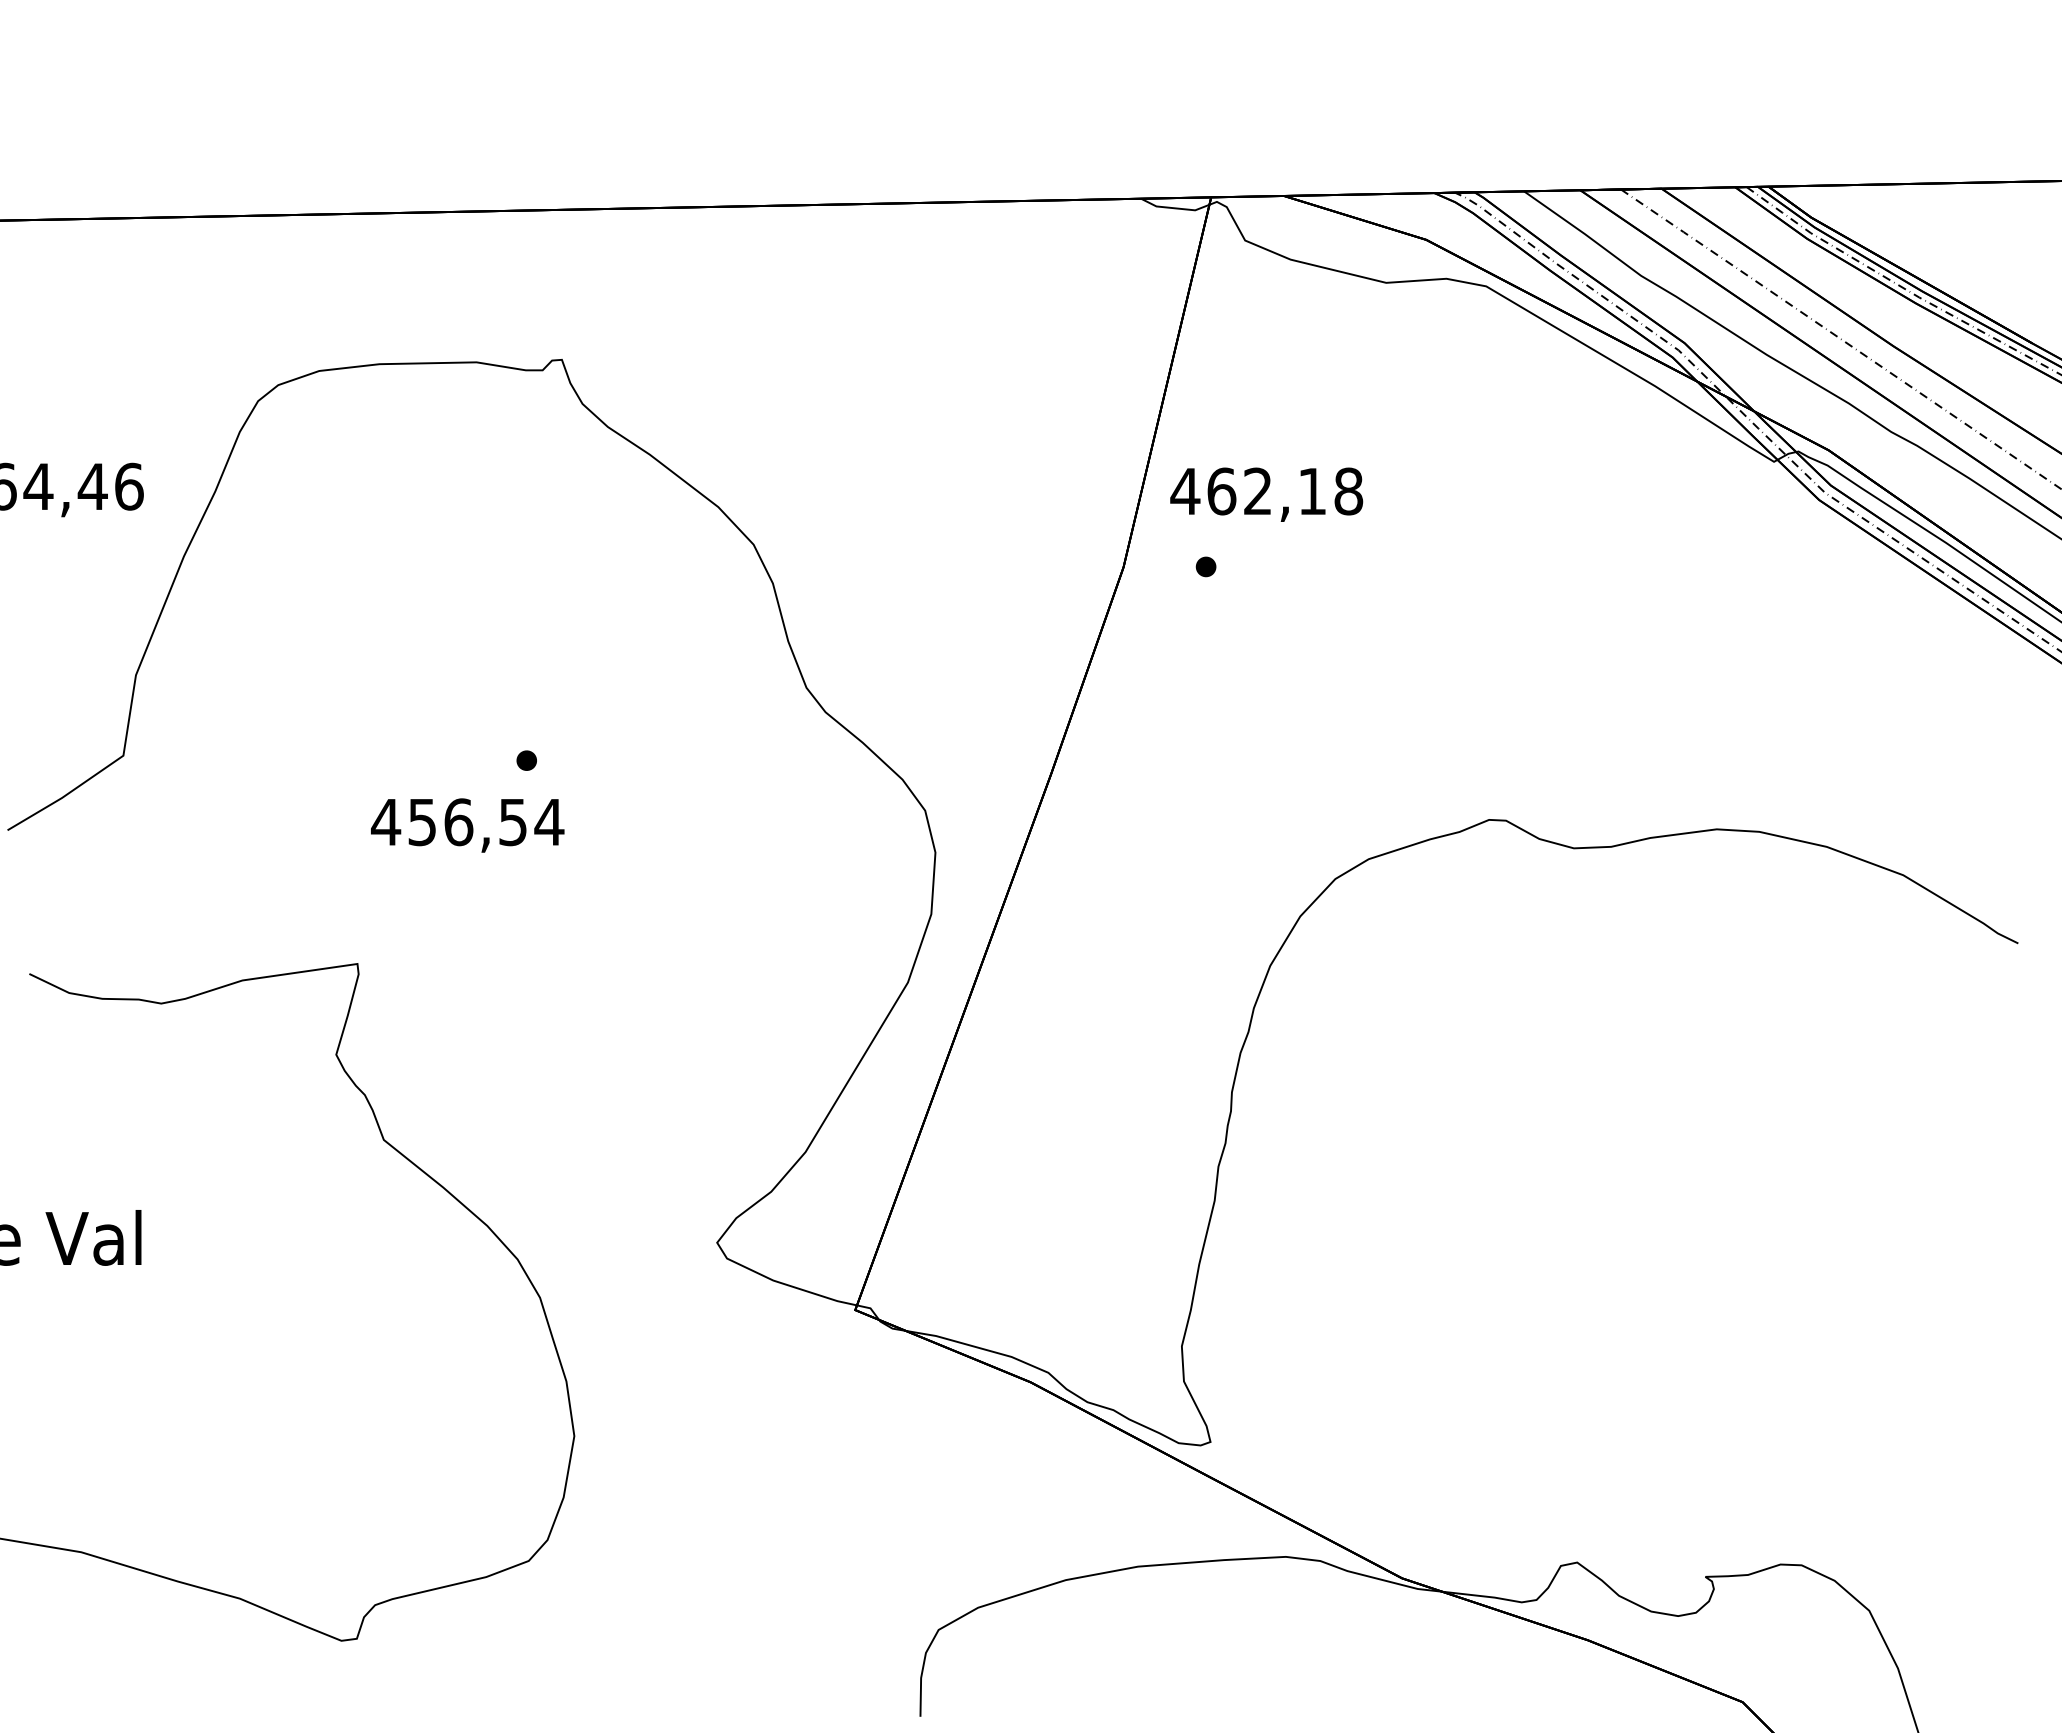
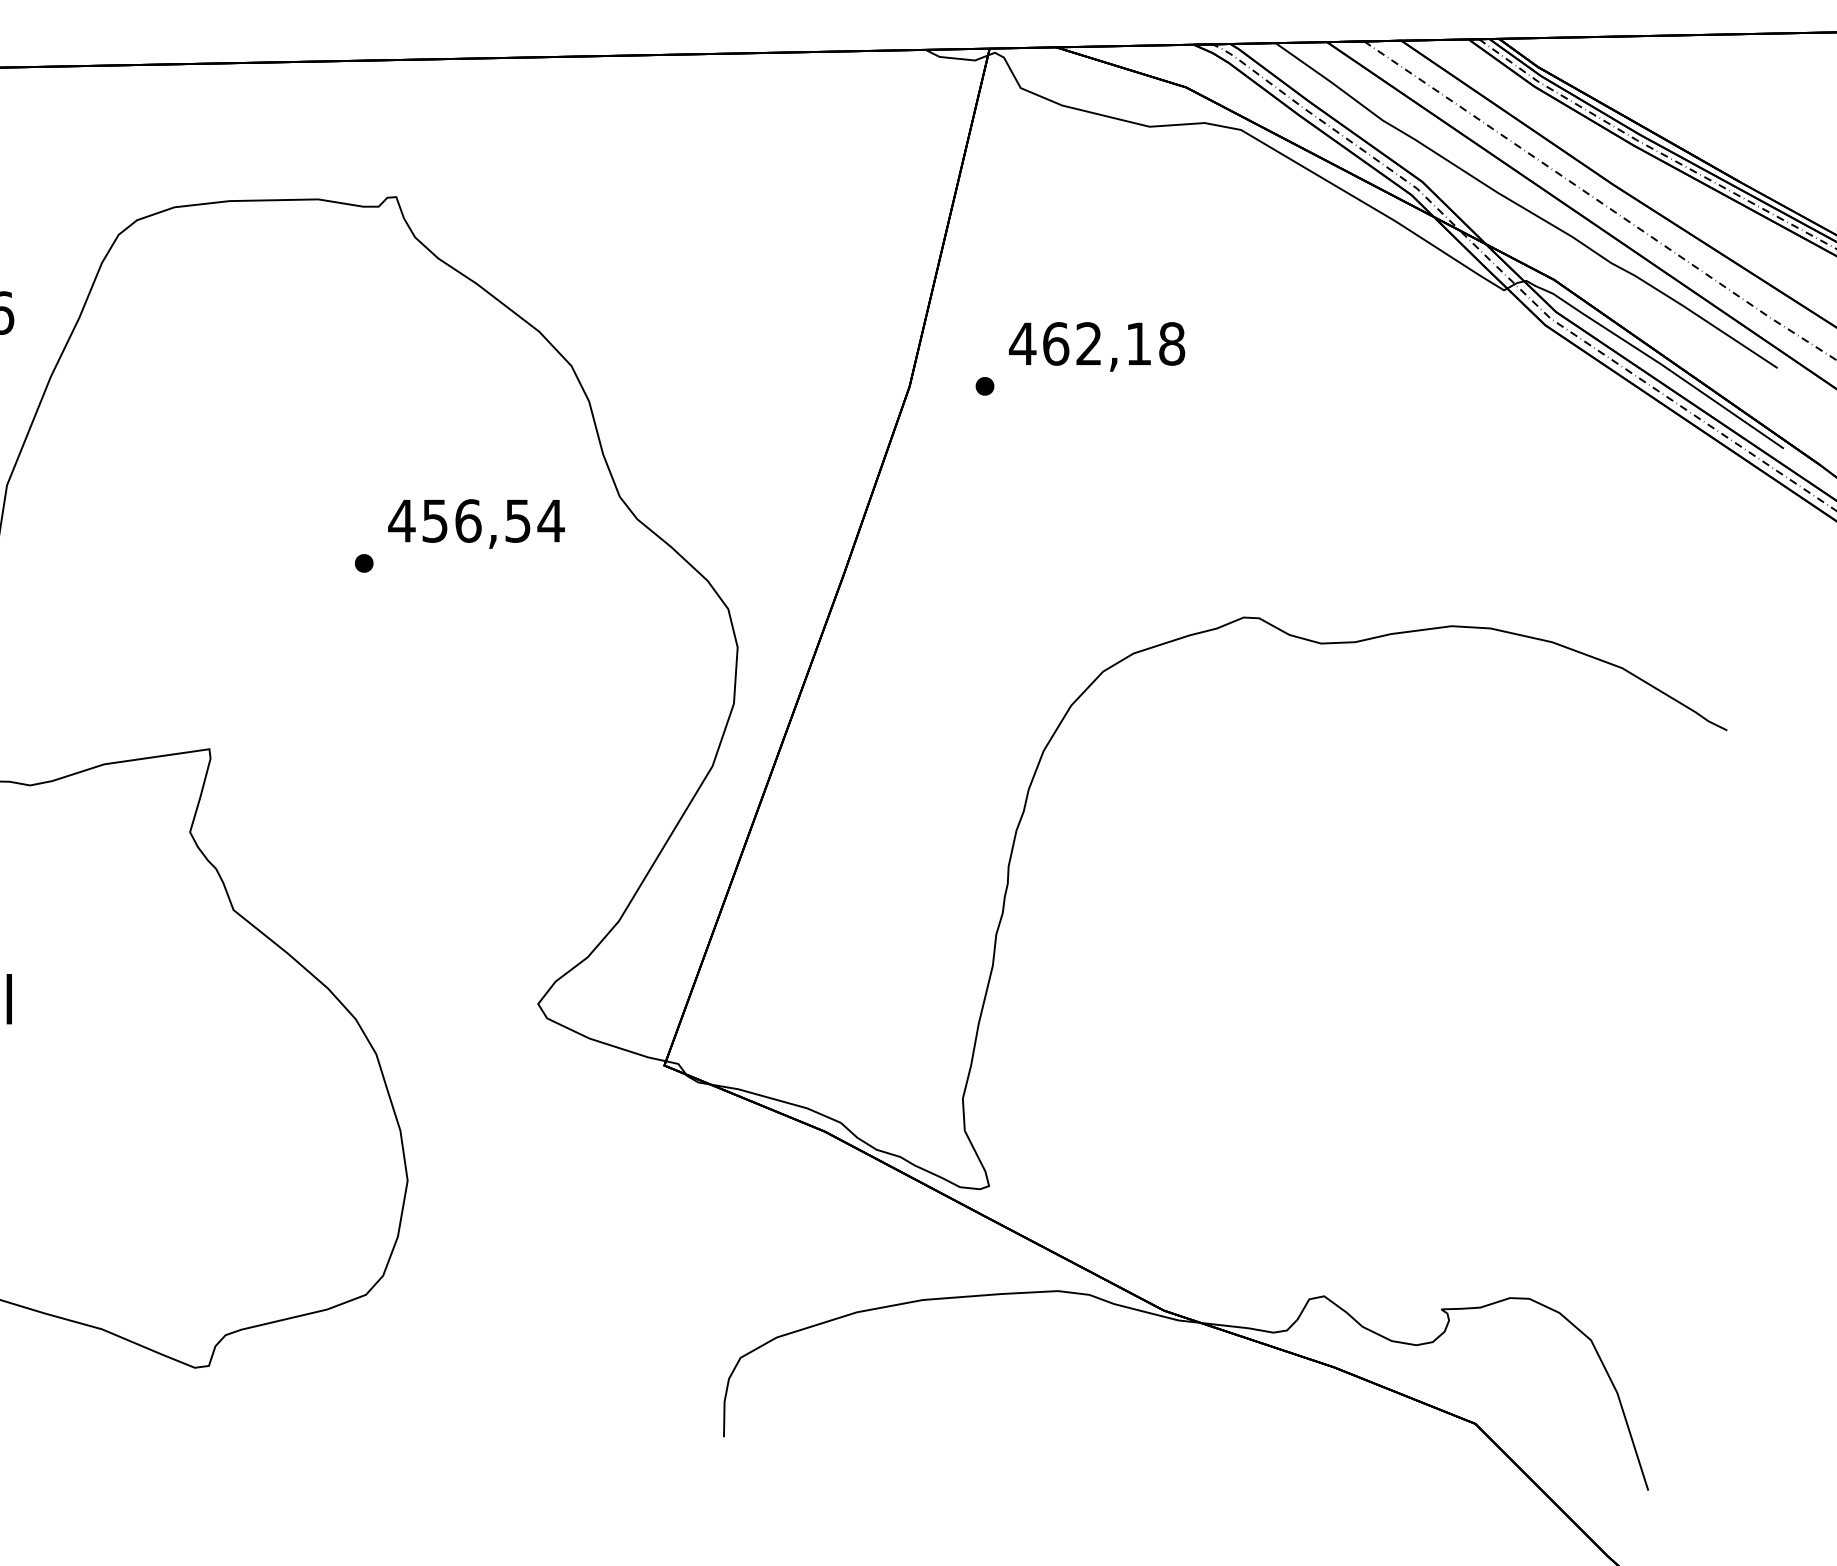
text: (1266, 494) -> (1096, 346), moved
text: (467, 825) -> (476, 523), moved

